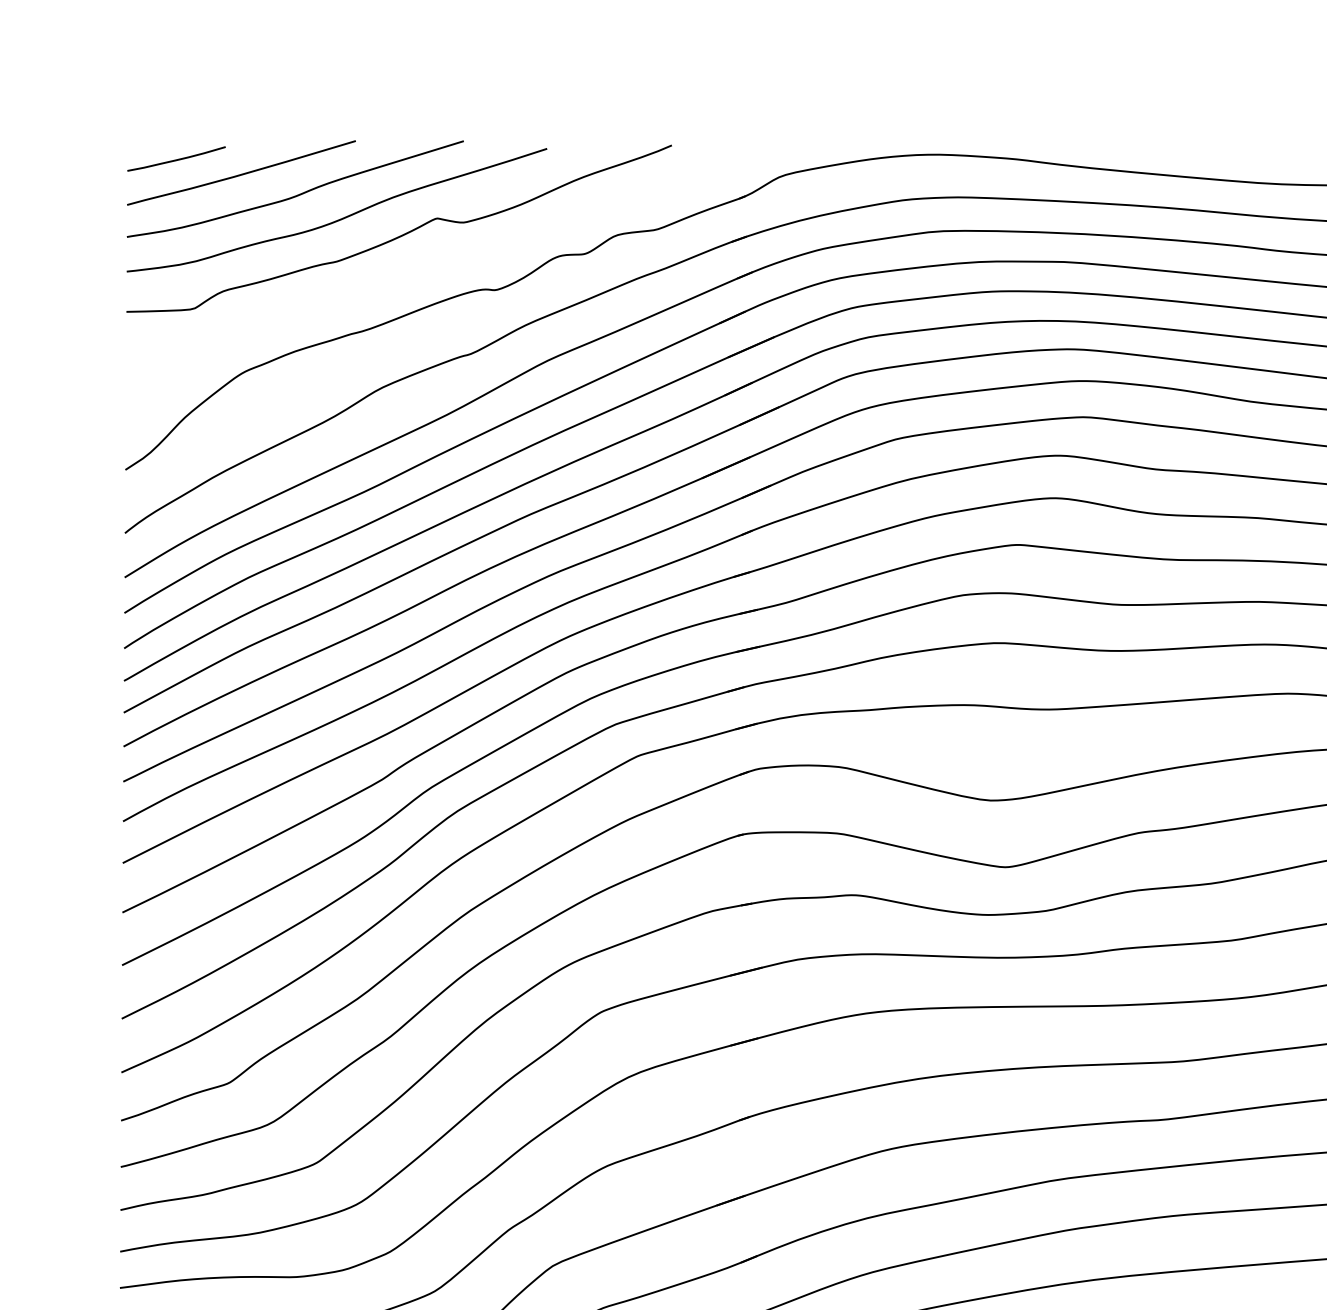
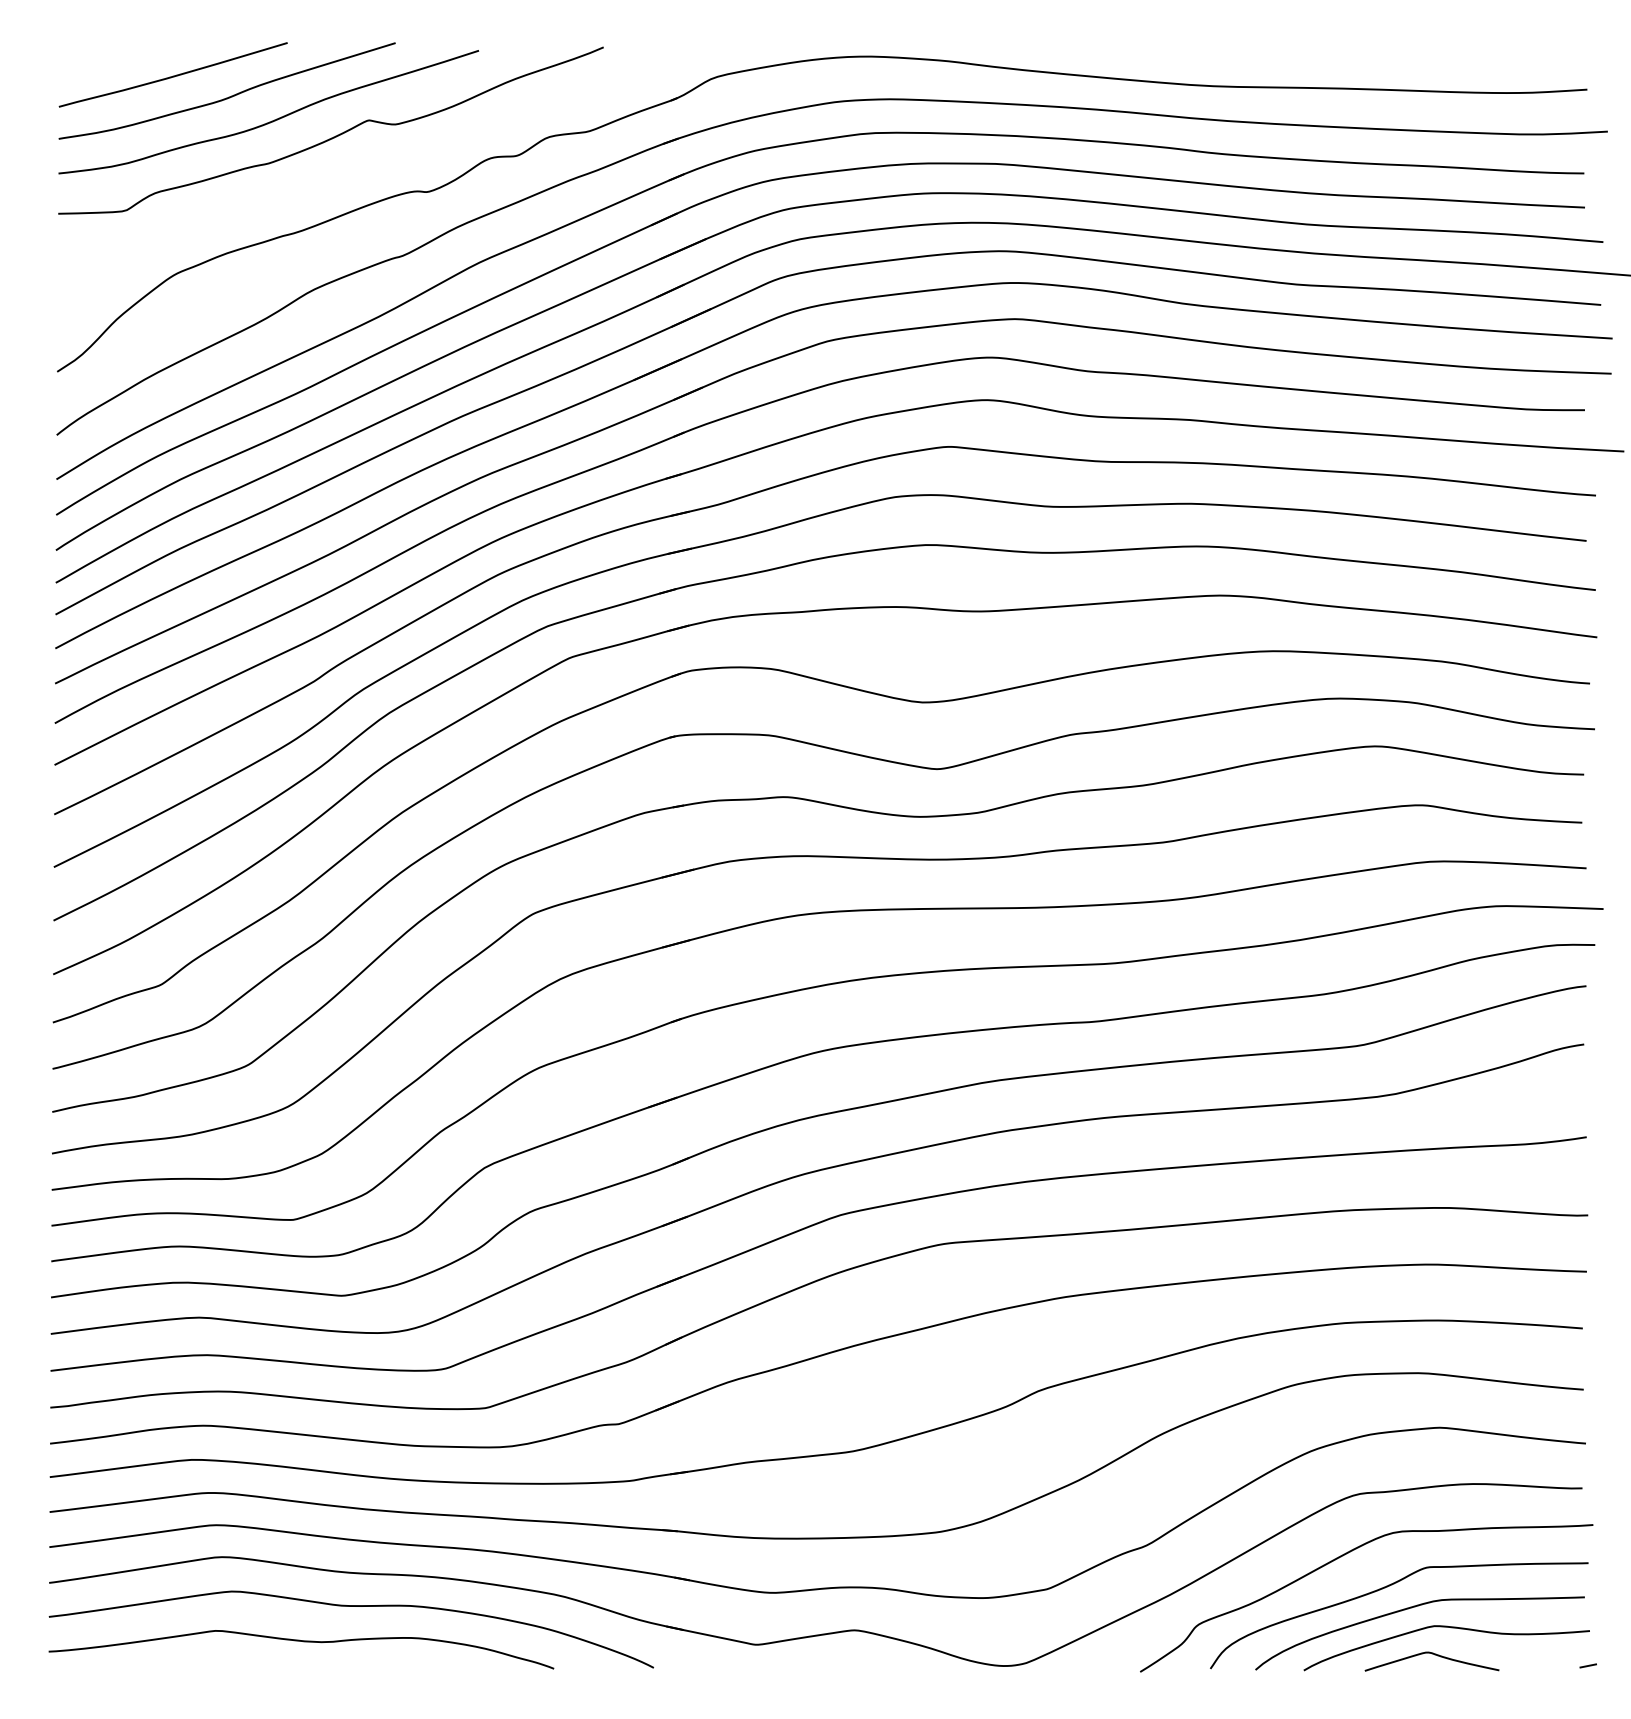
curve: (177, 158) -> (109, 60), removed

